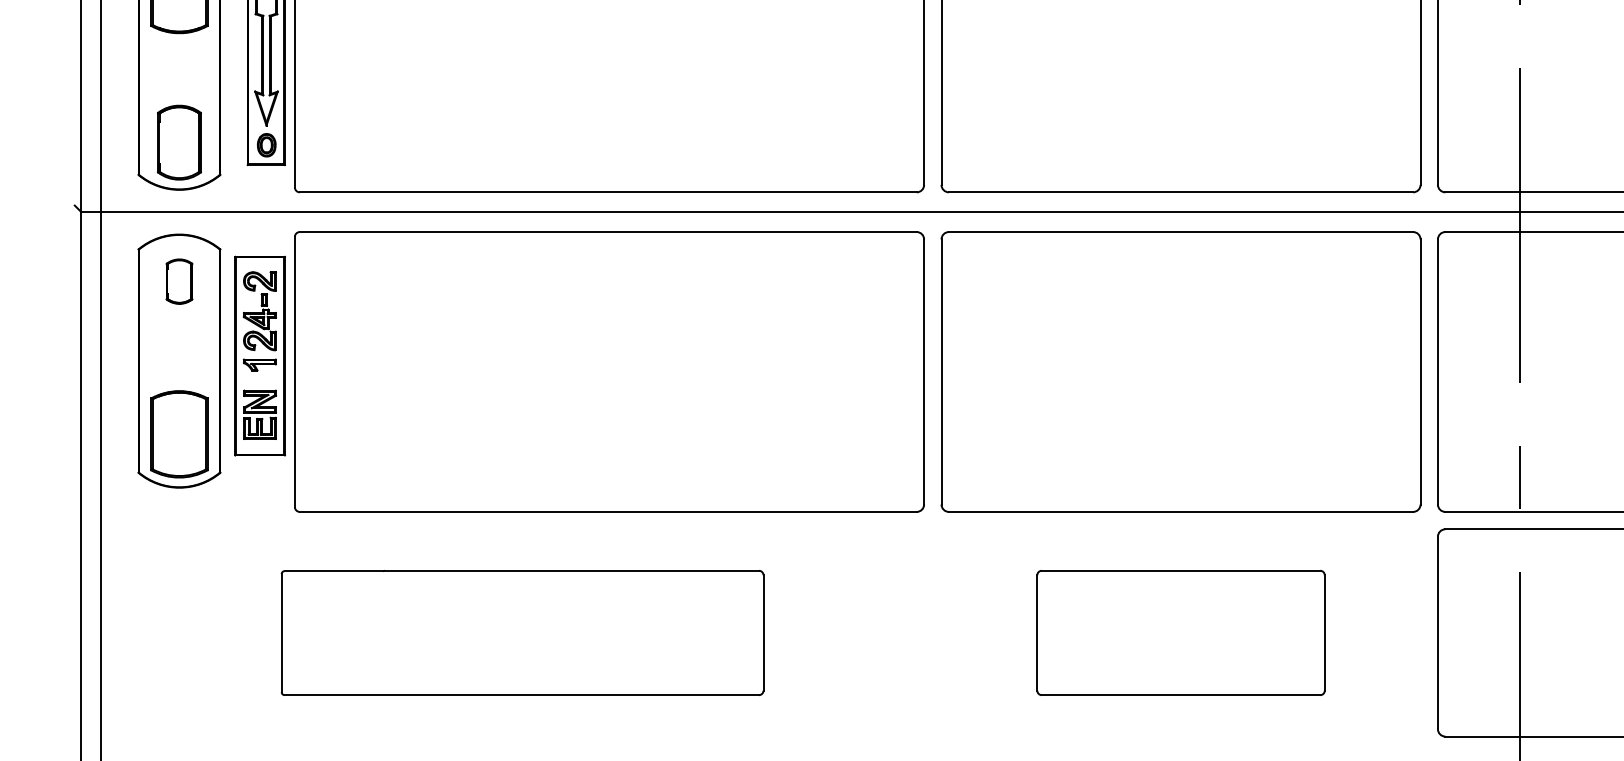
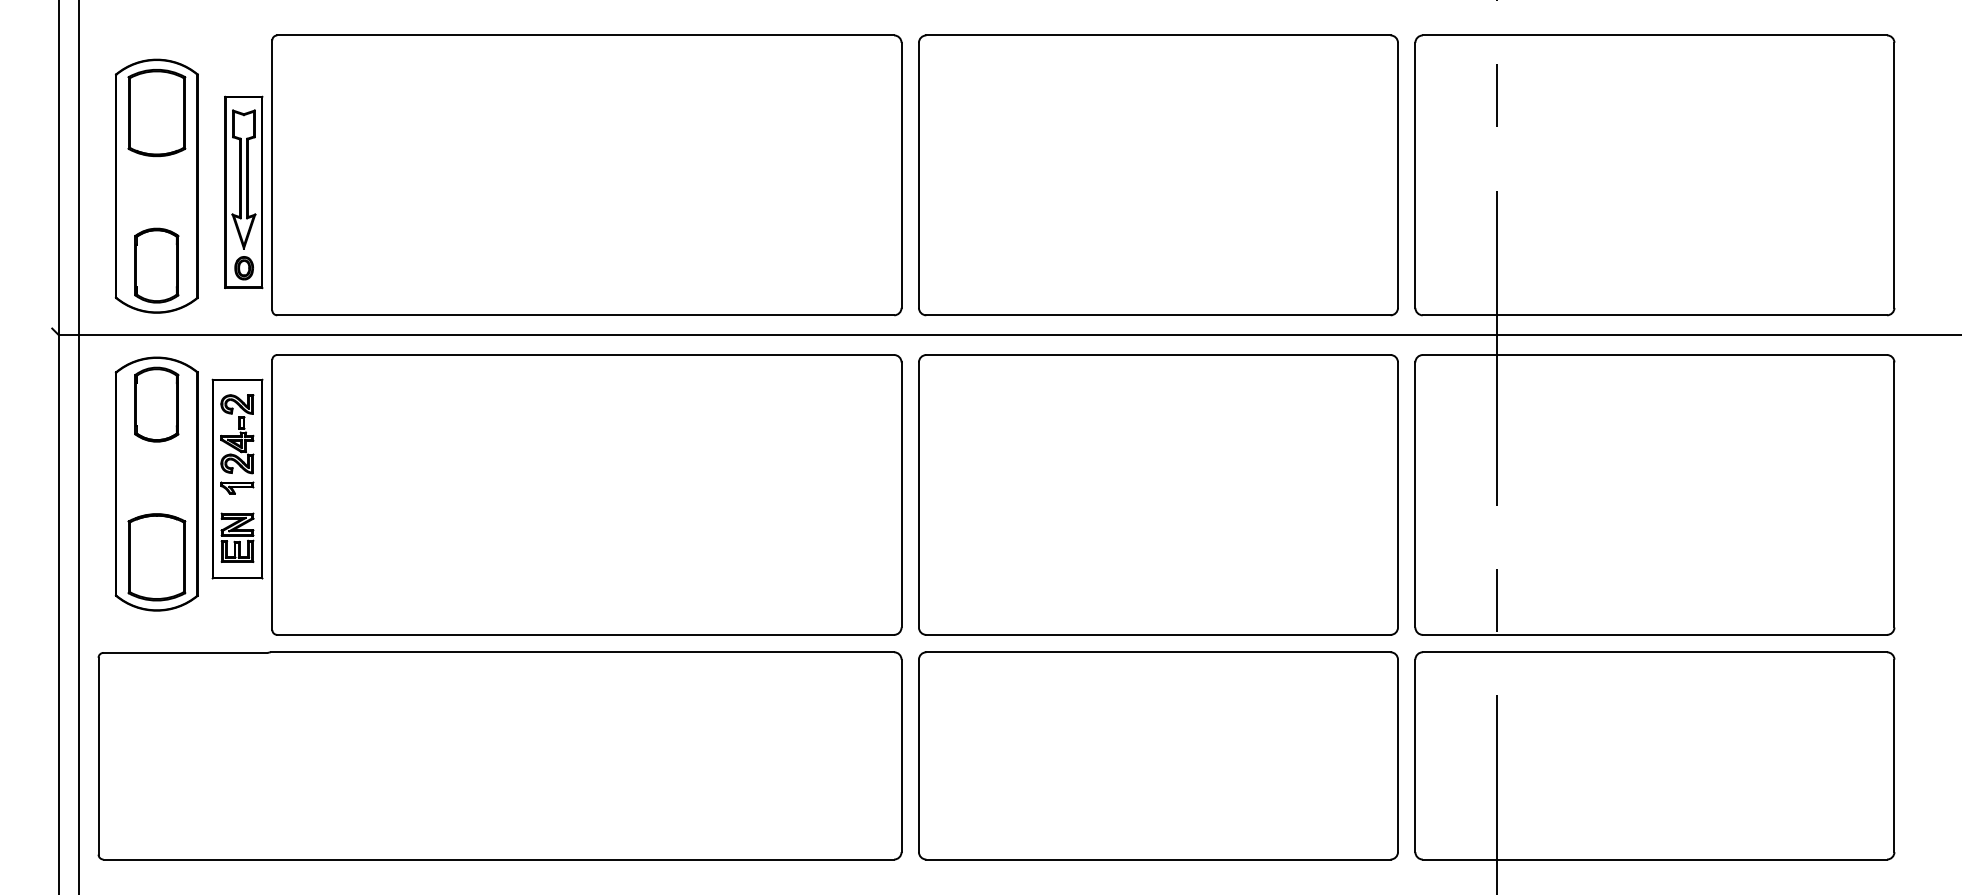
part: (179, 281) -> (156, 404), size x1.67
part: (522, 632) -> (499, 755), size x1.67
part: (1181, 632) -> (1158, 755), size x1.67

